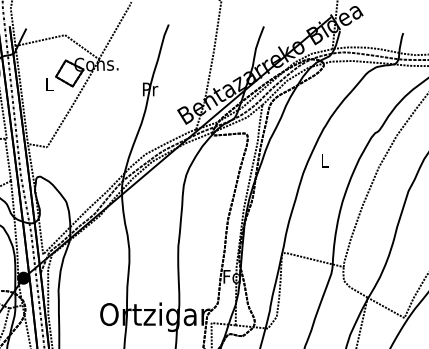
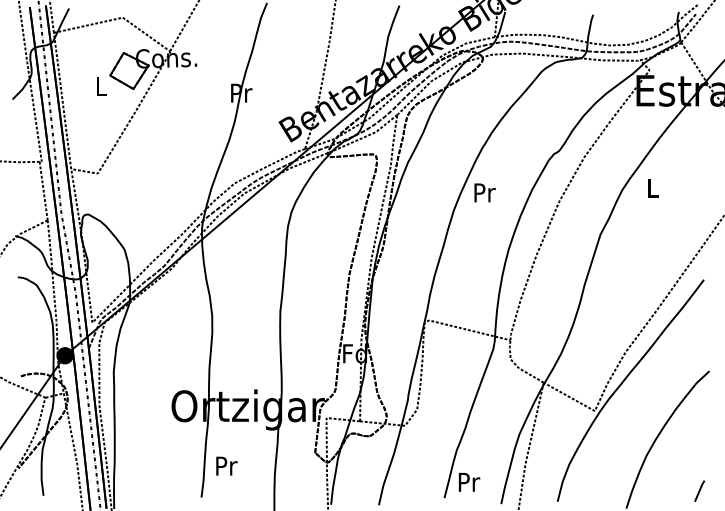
text: (325, 160) -> (484, 192), L -> Pr

